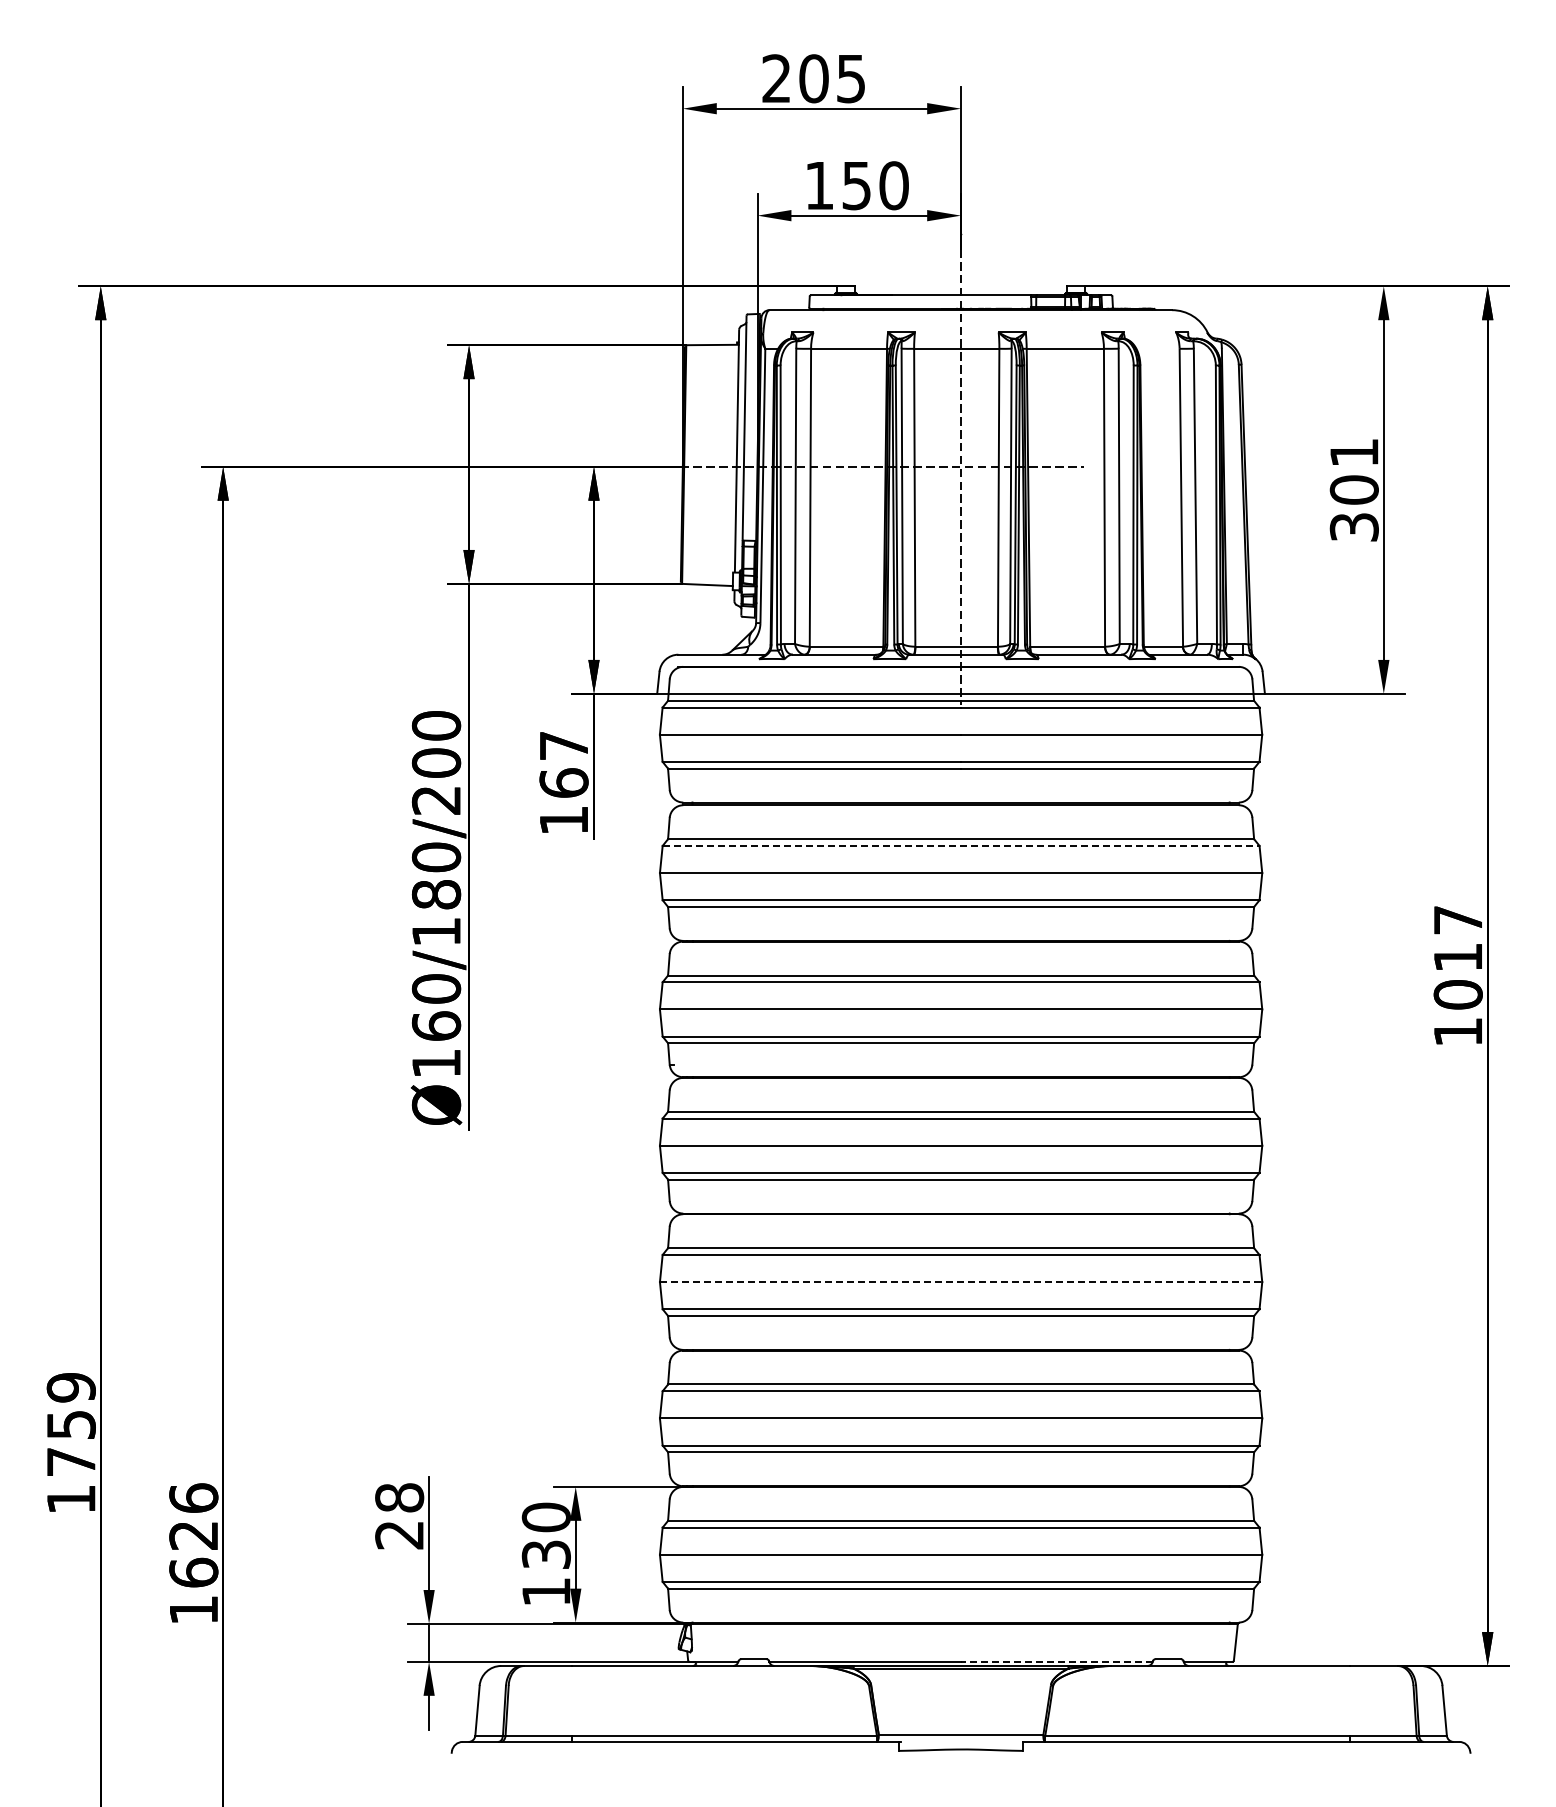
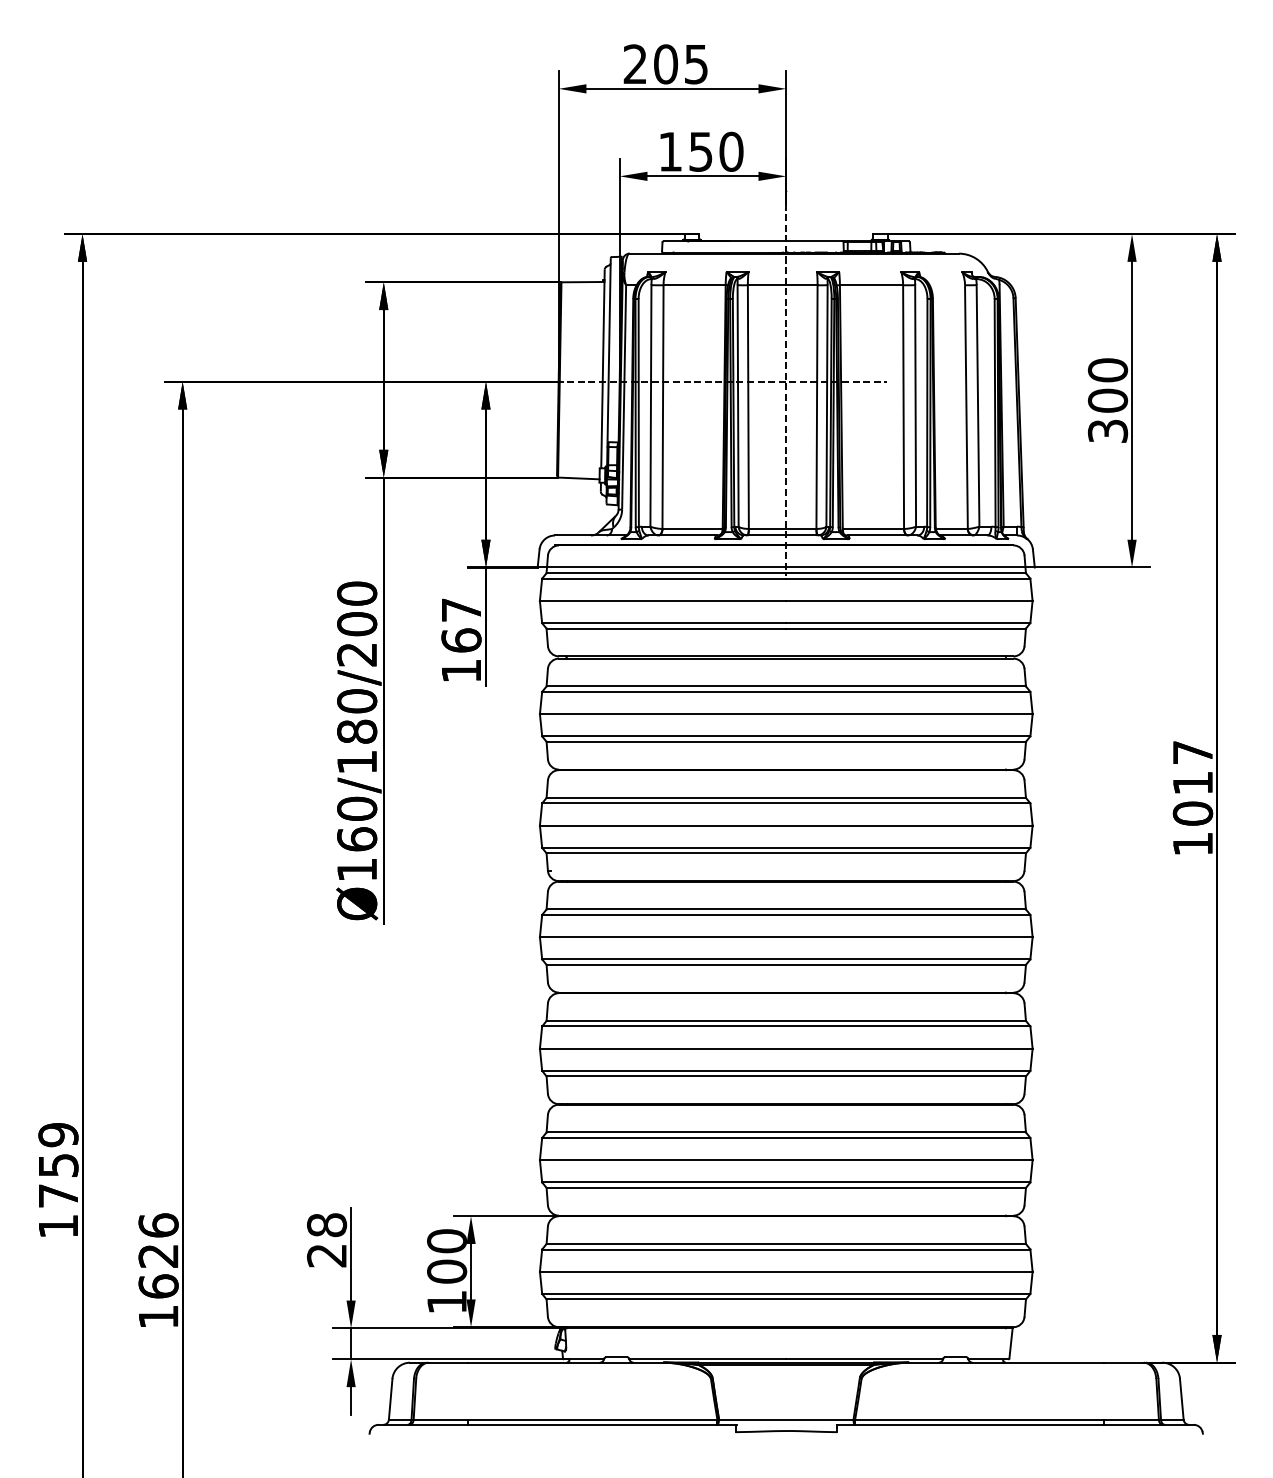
text: (1353, 452) -> (1107, 370), 301 -> 300
line: (961, 845) -> (786, 691), dashed -> solid
line: (961, 1282) -> (786, 1049), dashed -> solid
text: (545, 1554) -> (446, 1271), 130 -> 100
line: (1056, 1661) -> (864, 1359), dashed -> solid

